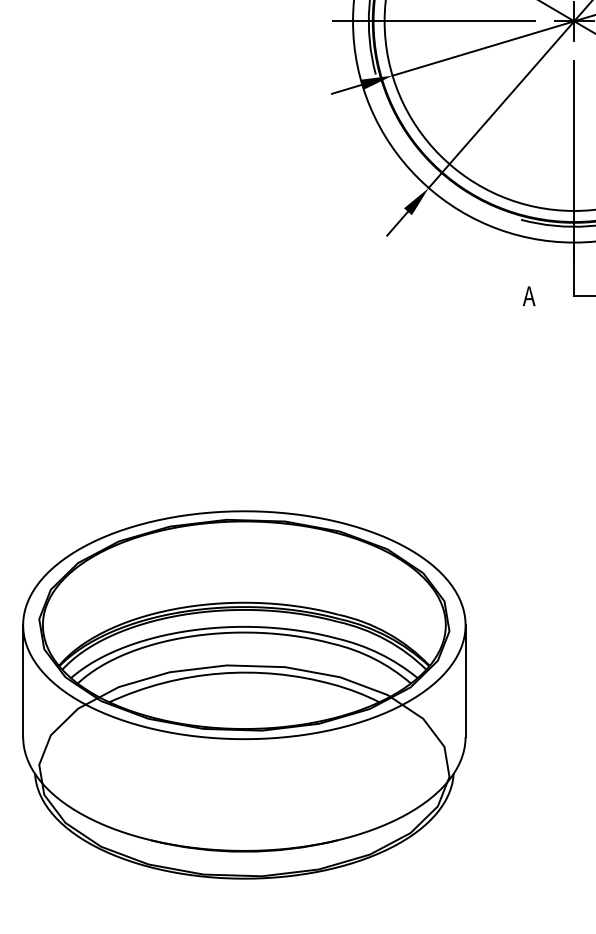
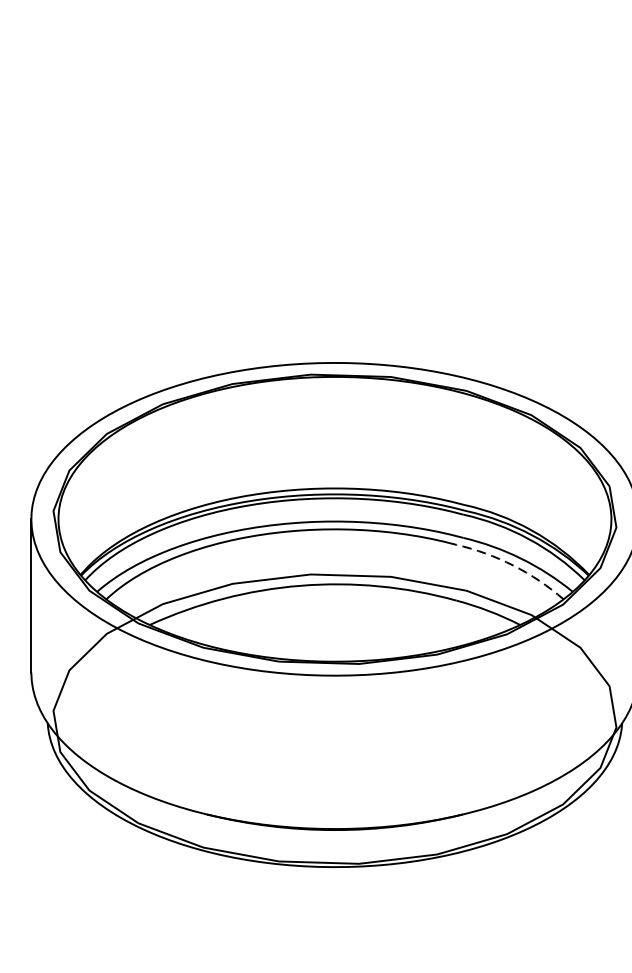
arc: (374, 658) -> (513, 564), solid -> dashed

